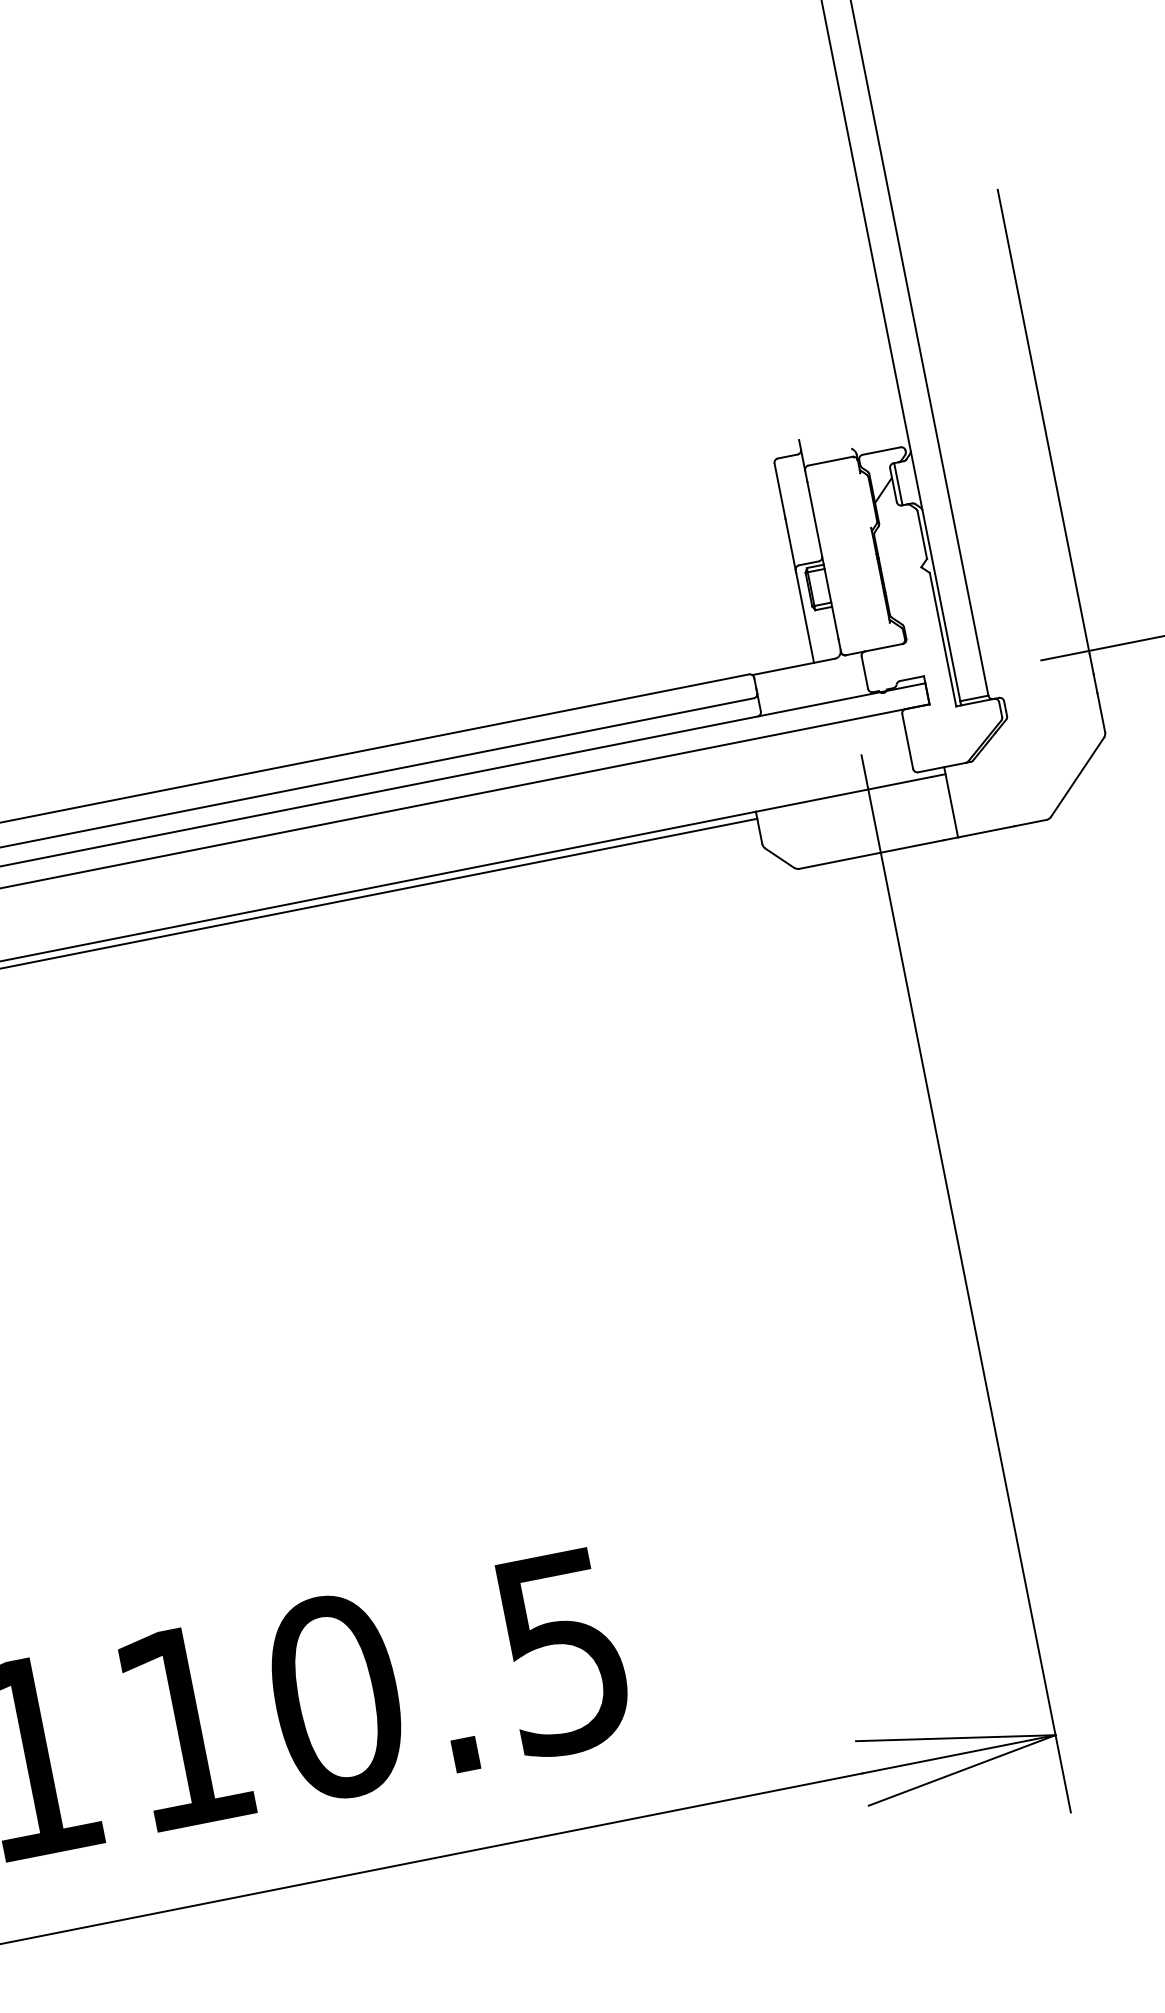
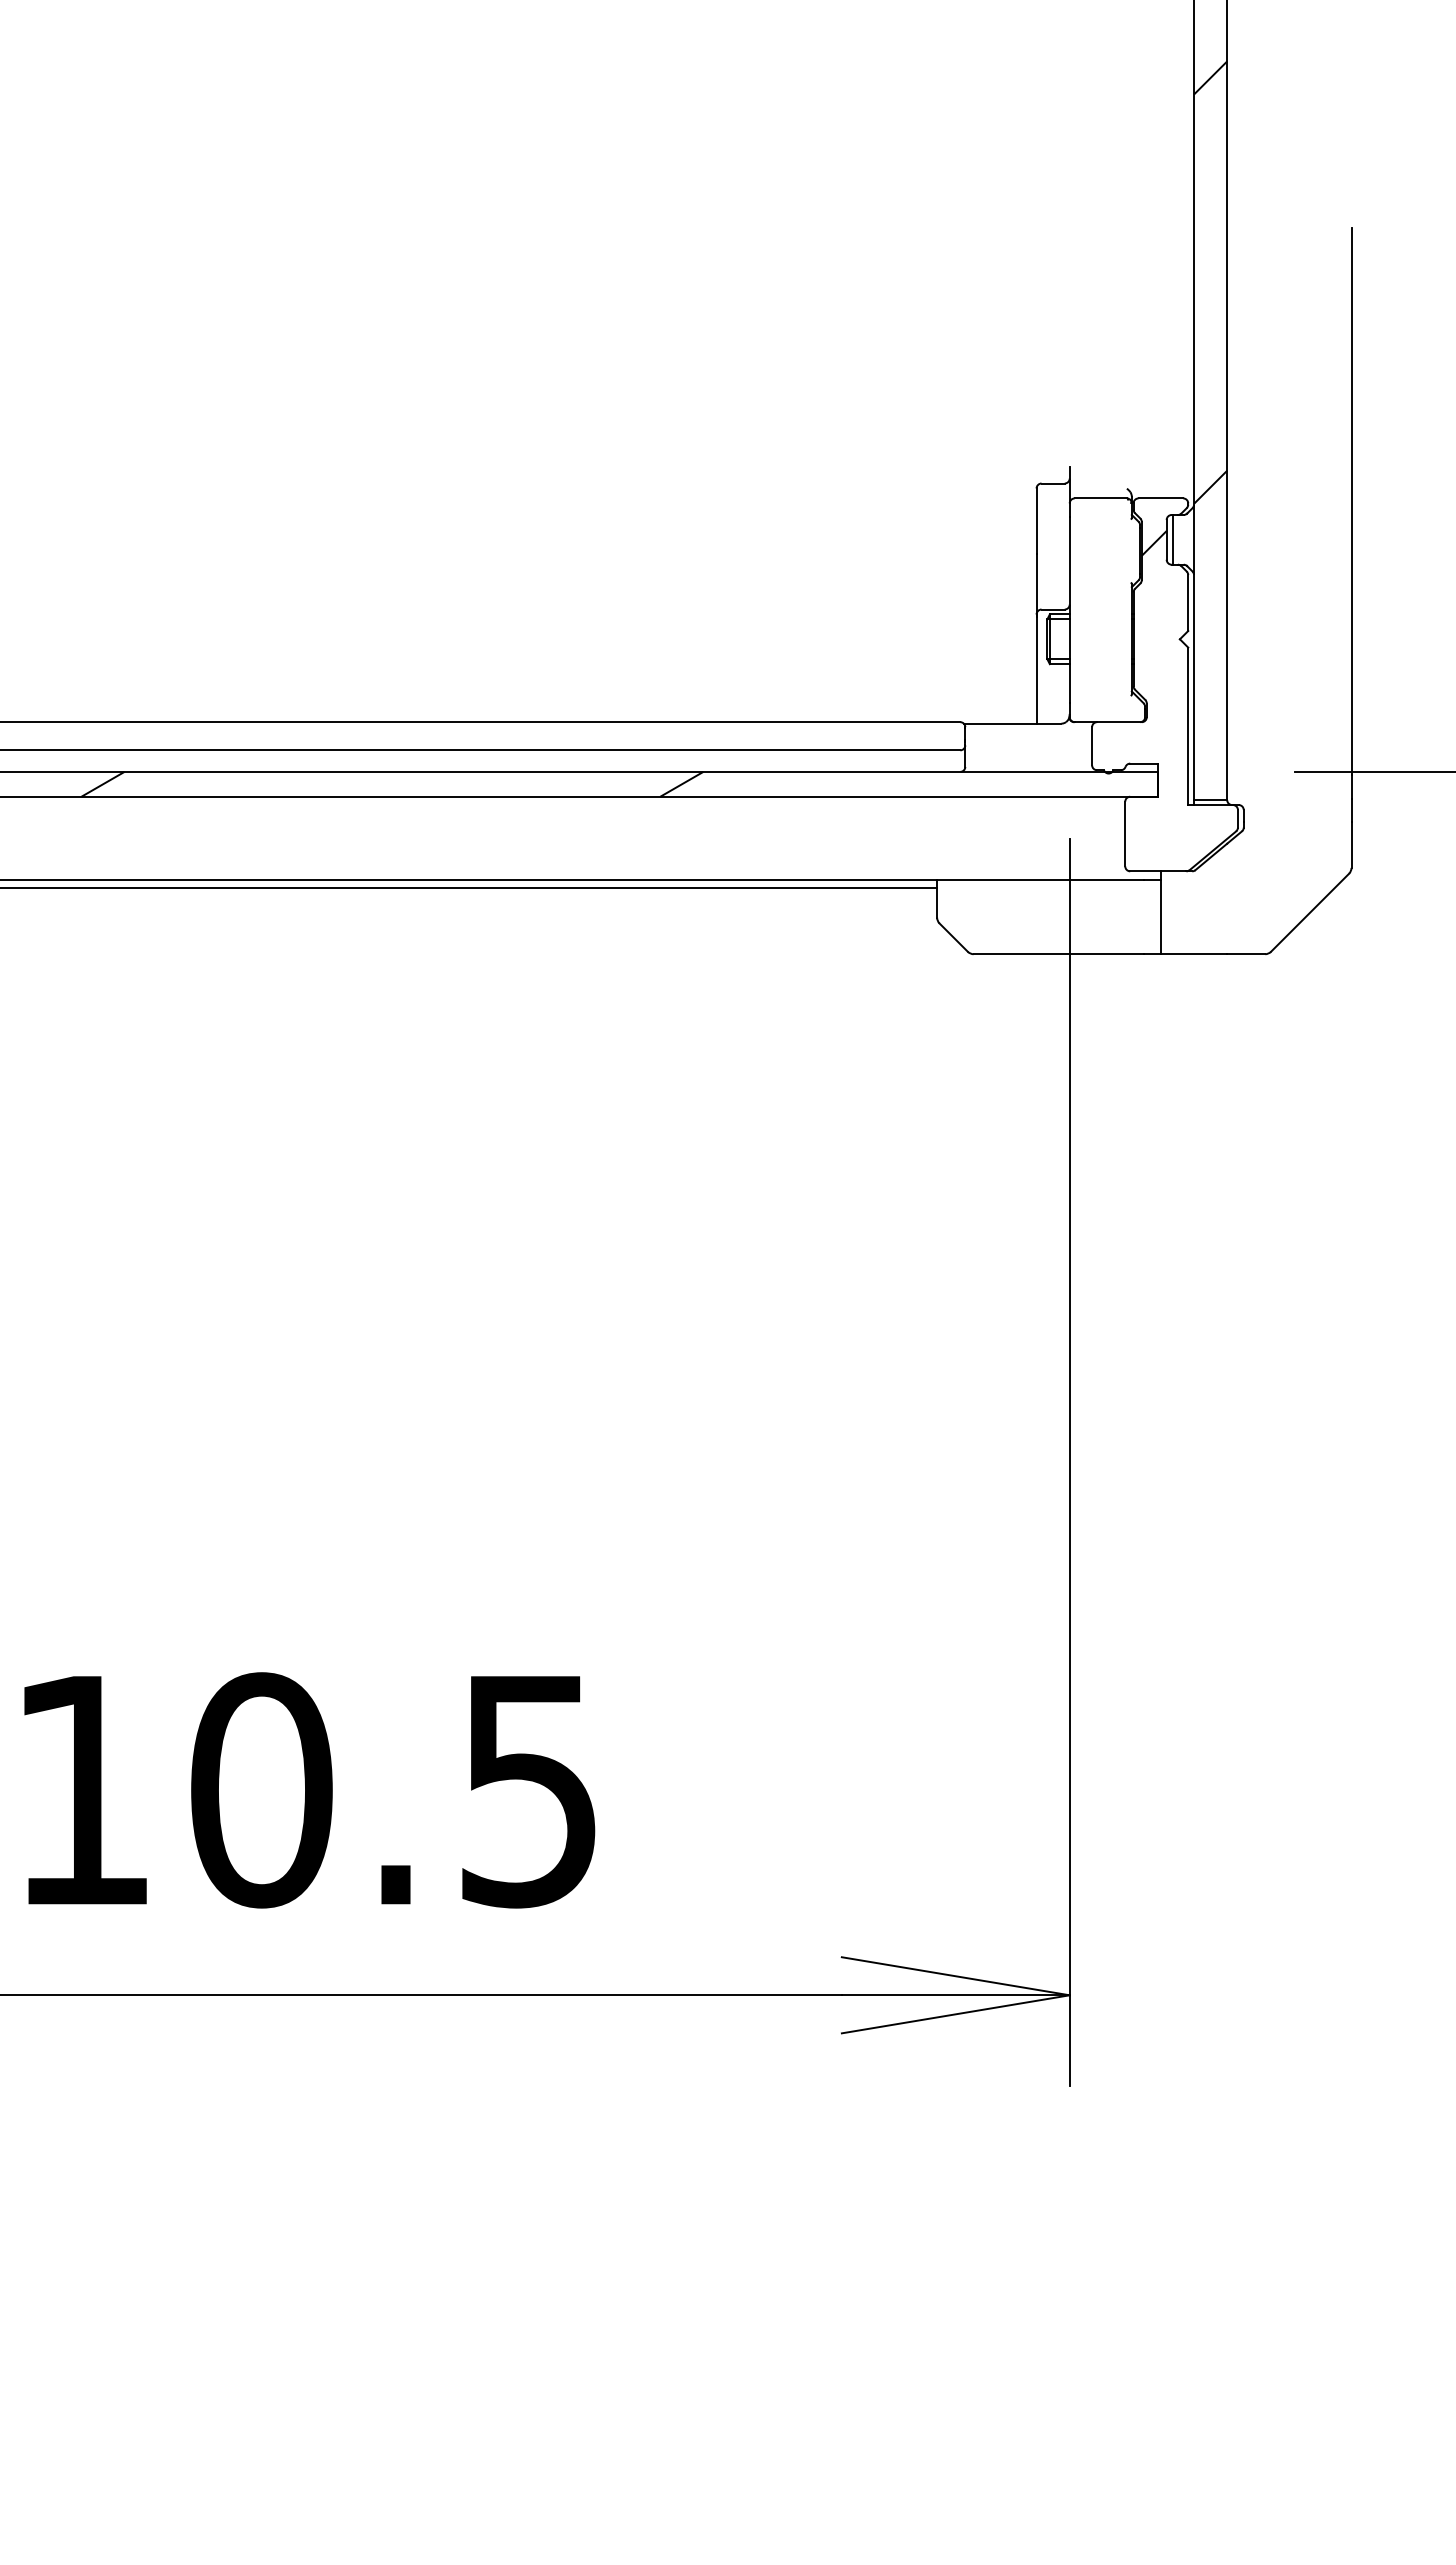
hatch: (887, 259) -> (1210, 282), added
hatch: (278, 821) -> (392, 783), added

